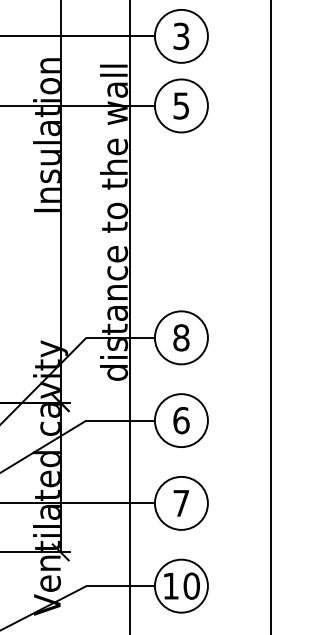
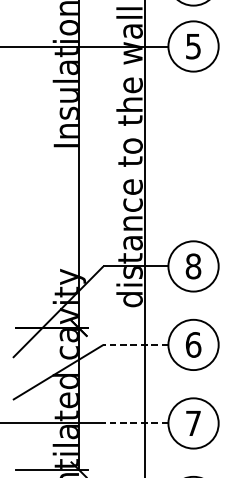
line: (120, 420) -> (135, 344), solid -> dashed
line: (120, 503) -> (135, 423), solid -> dashed

